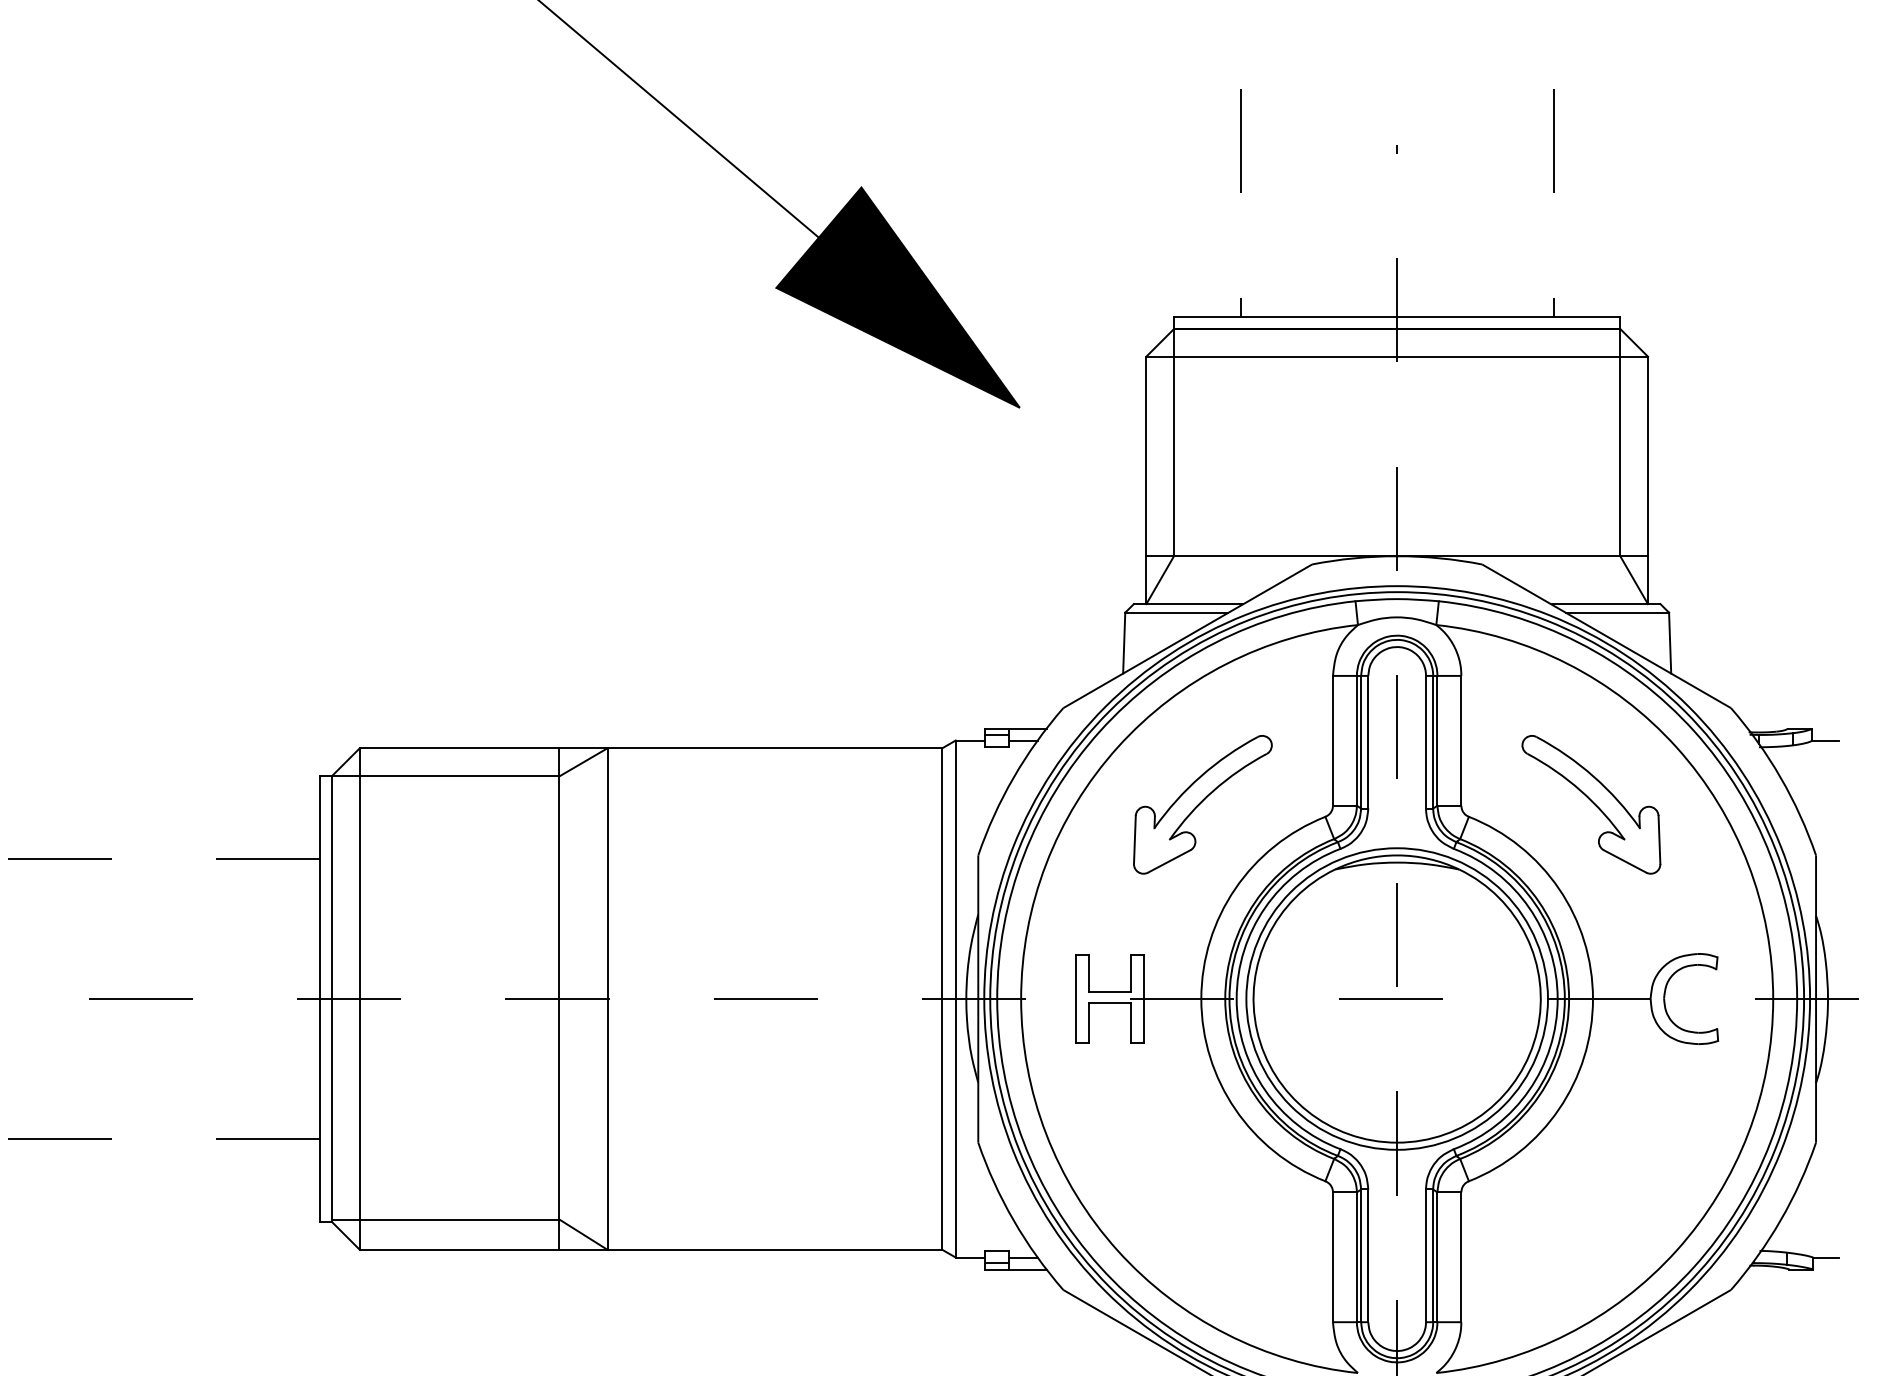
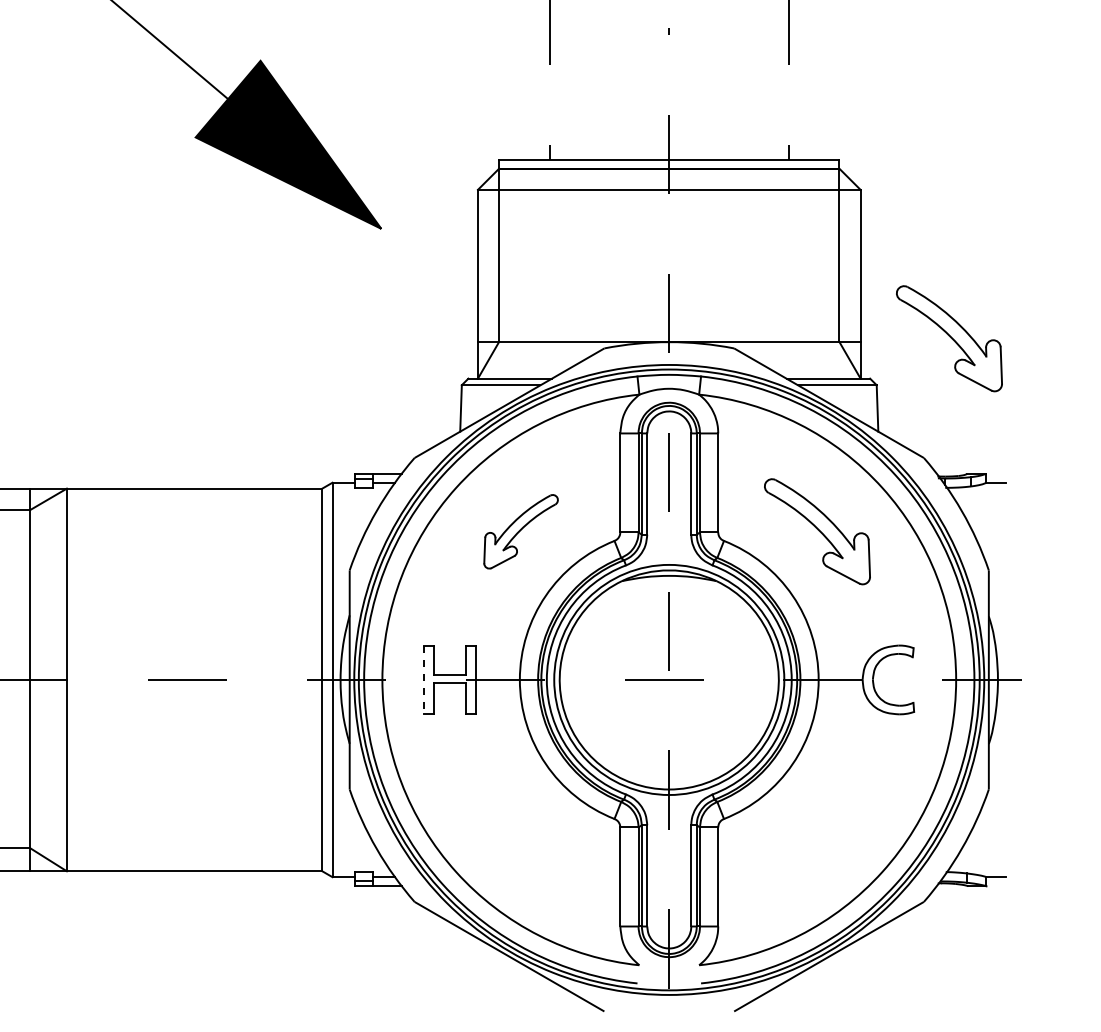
part: (1764, 551) -> (949, 338), added
part: (1202, 804) -> (520, 531), size x0.7
line: (1075, 999) -> (423, 680), solid -> dashed

